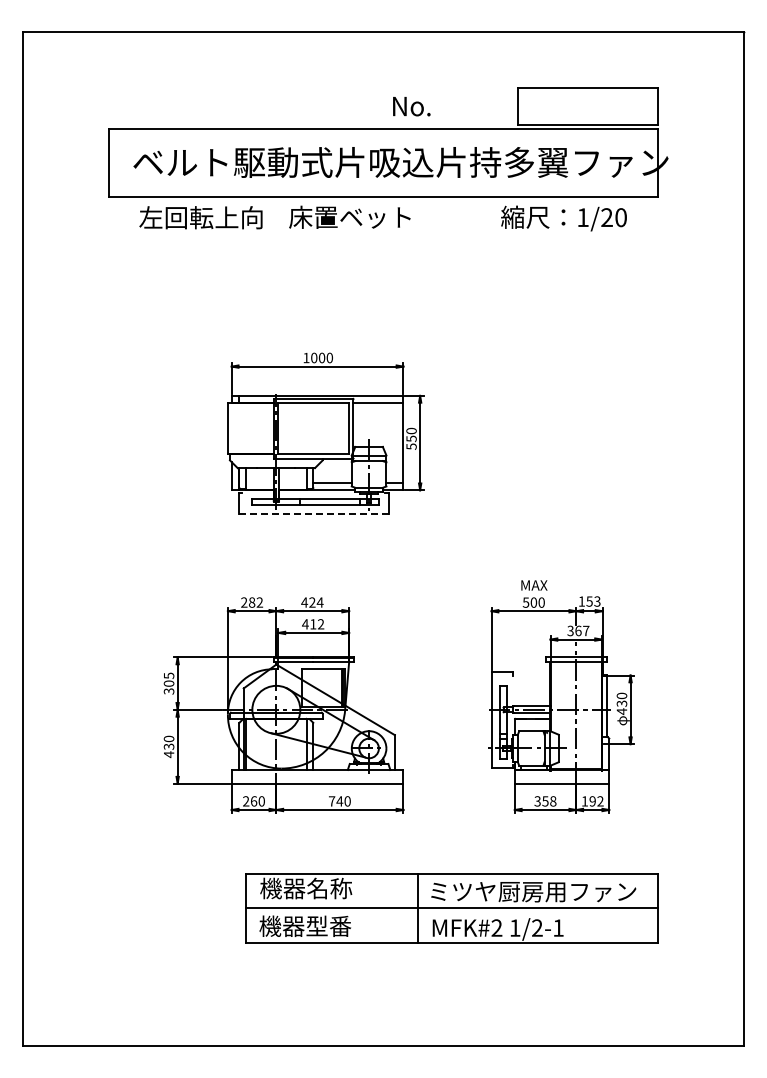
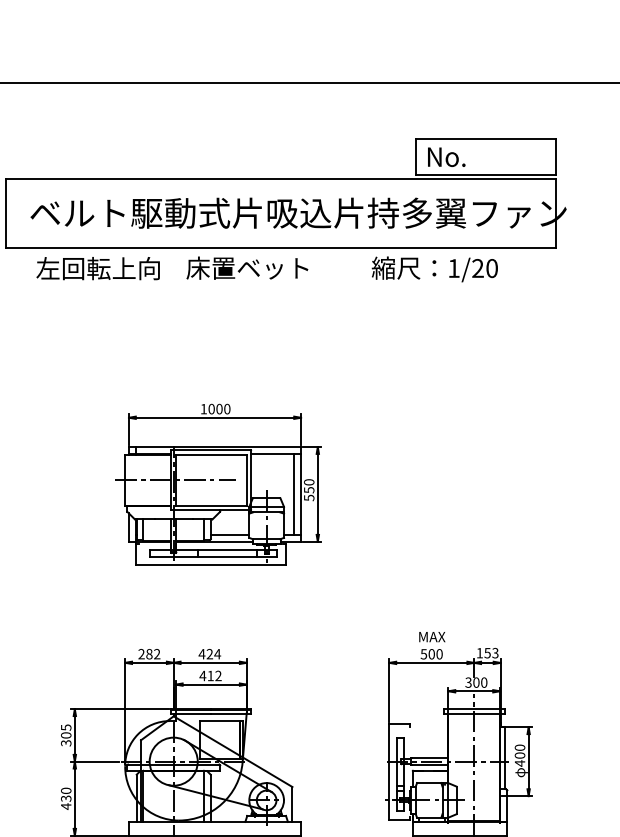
text: (411, 106) -> (446, 157), moved
text: (563, 218) -> (434, 269), moved
line: (278, 428) -> (175, 479), added
line: (396, 442) -> (294, 493), added
line: (313, 513) -> (210, 564), dashed -> solid
text: (582, 630) -> (480, 682), 367 -> 300
text: (621, 703) -> (519, 755), 430 -> 400

